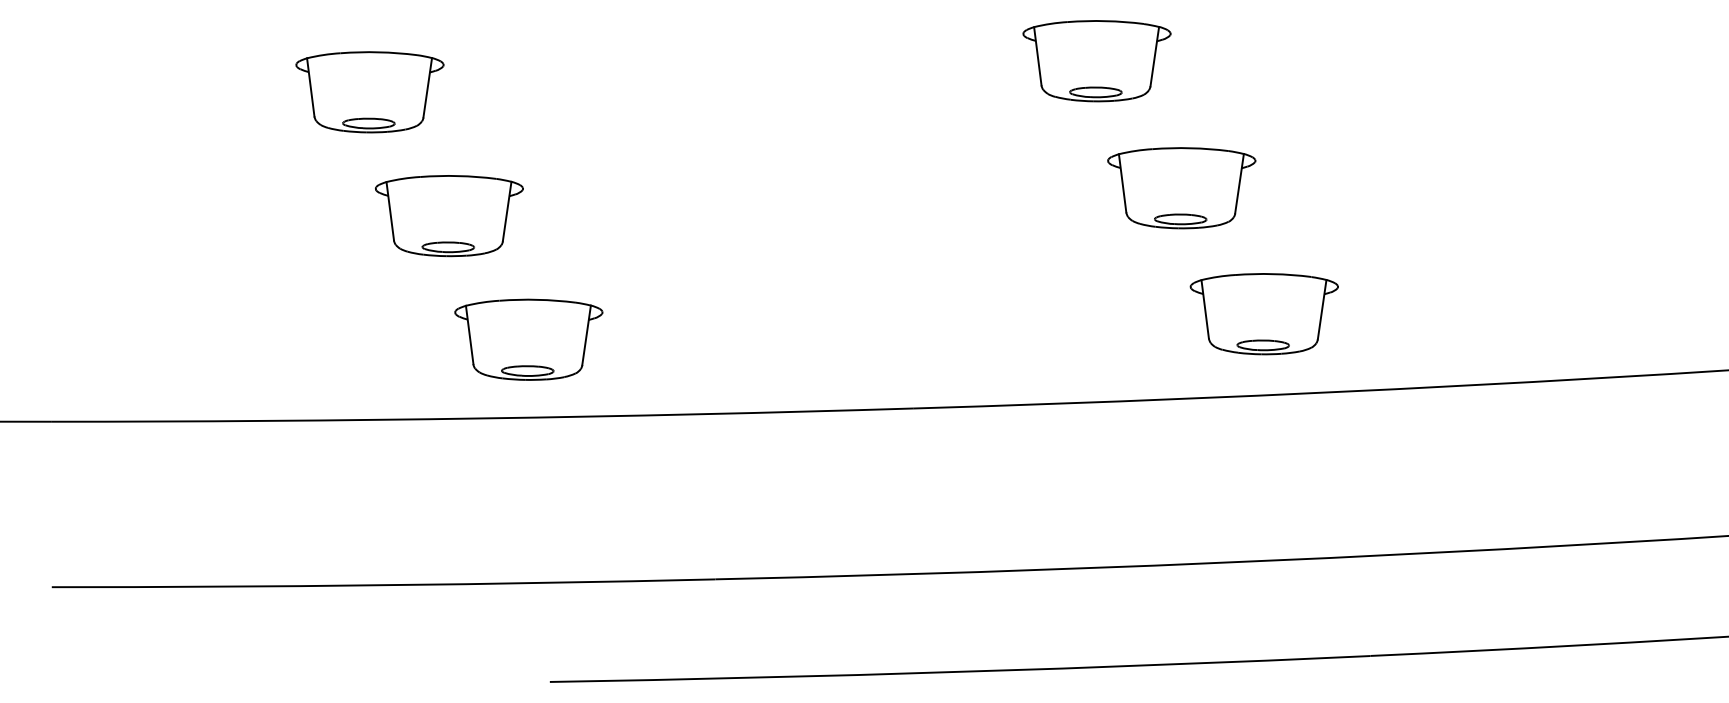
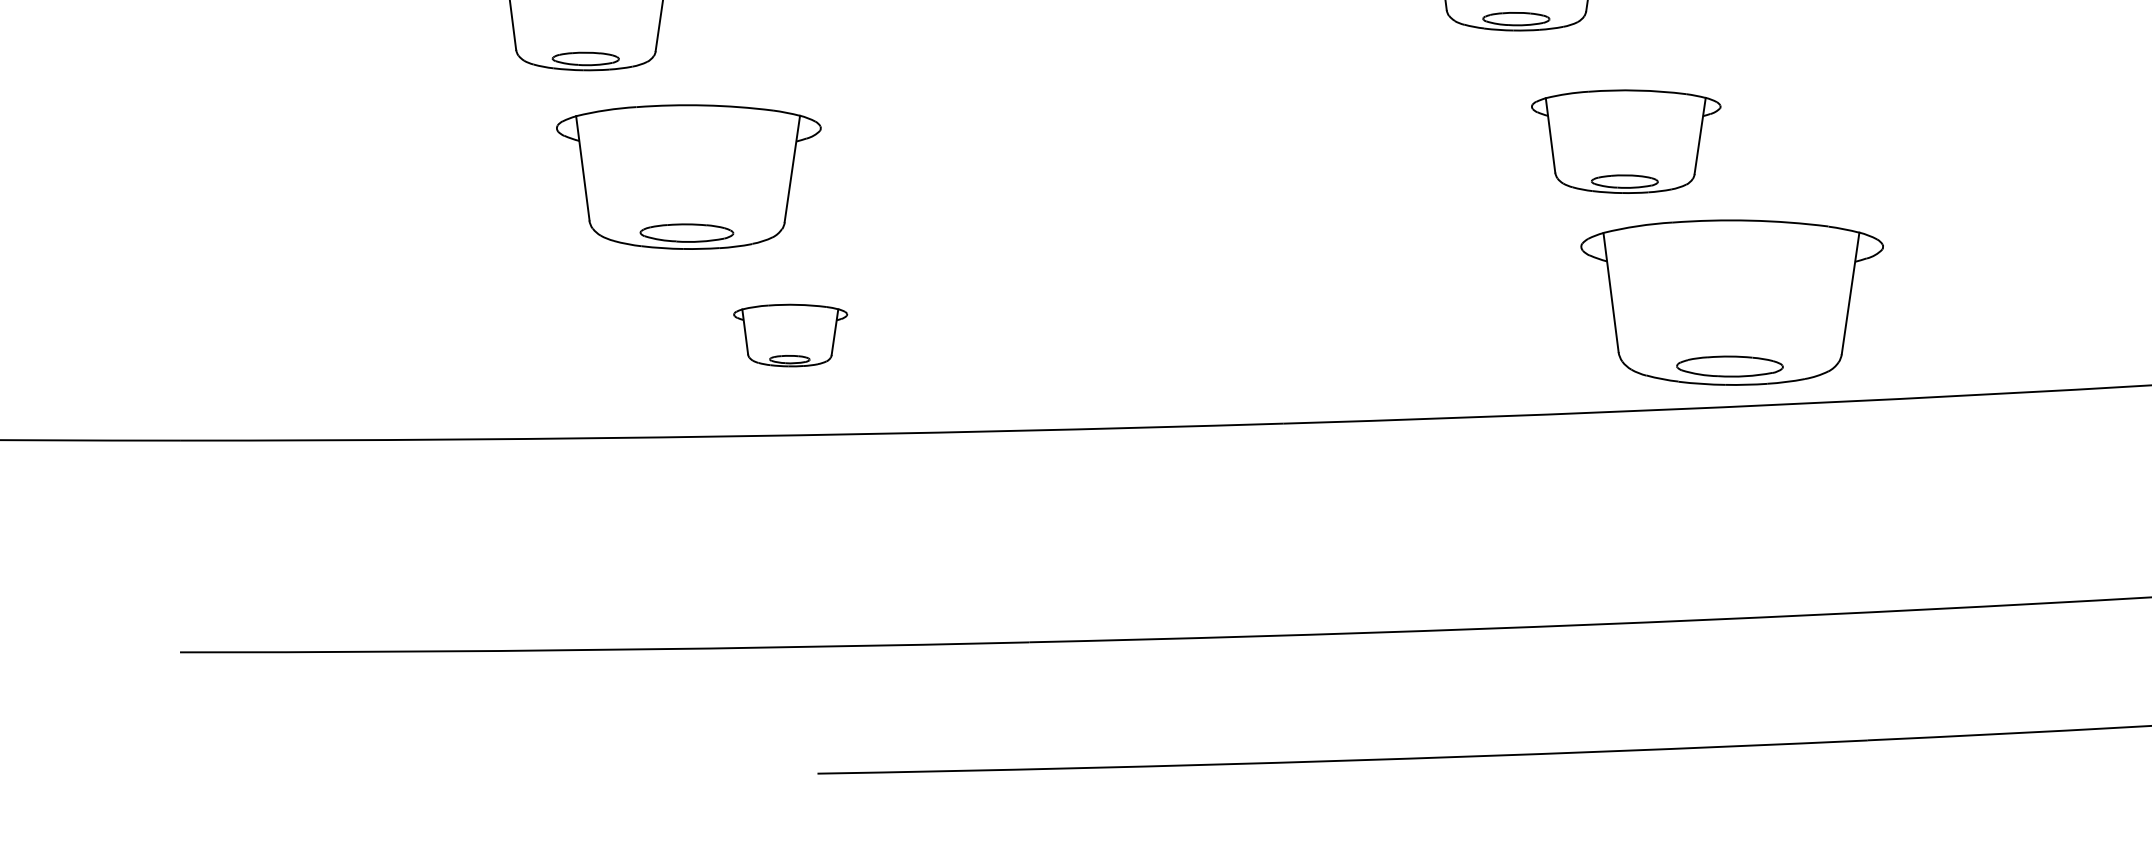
part: (449, 216) -> (689, 177), size x1.4
part: (1263, 314) -> (1730, 303), size x1.6
part: (528, 339) -> (790, 335), size x0.6

